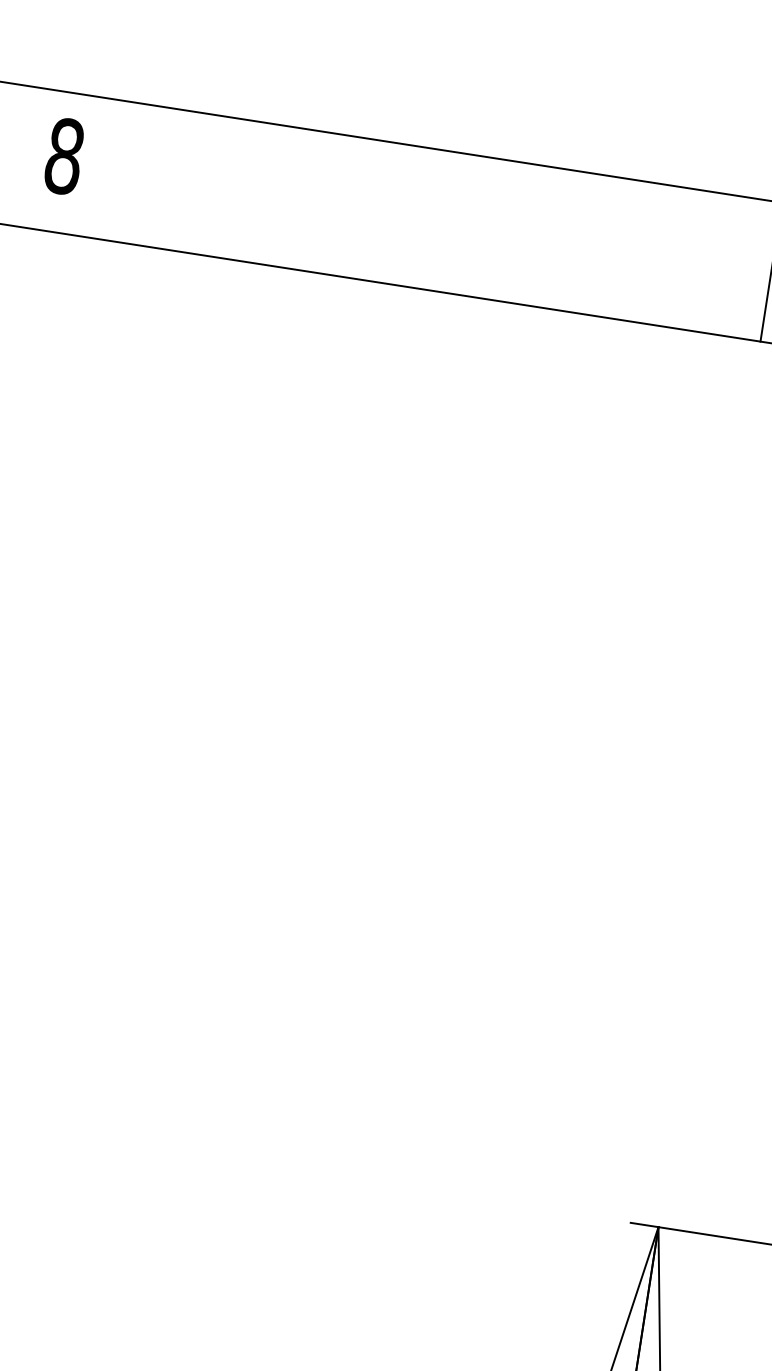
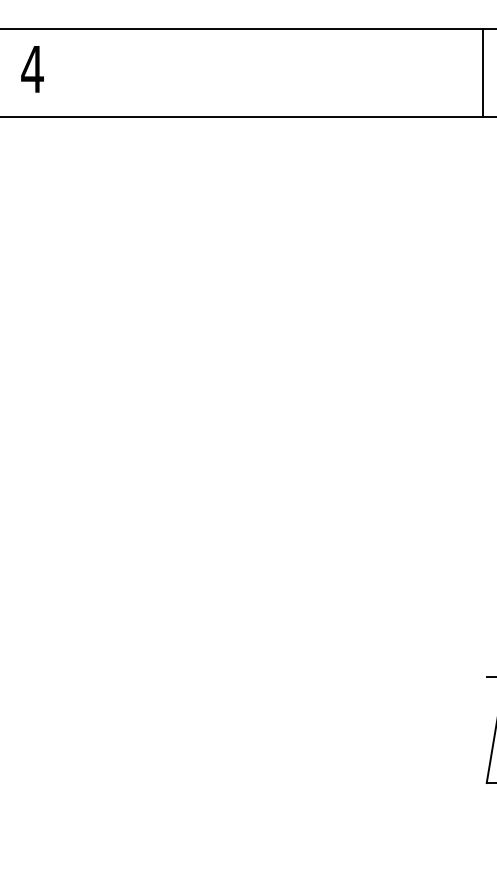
text: (64, 156) -> (32, 69), 8 -> 4

